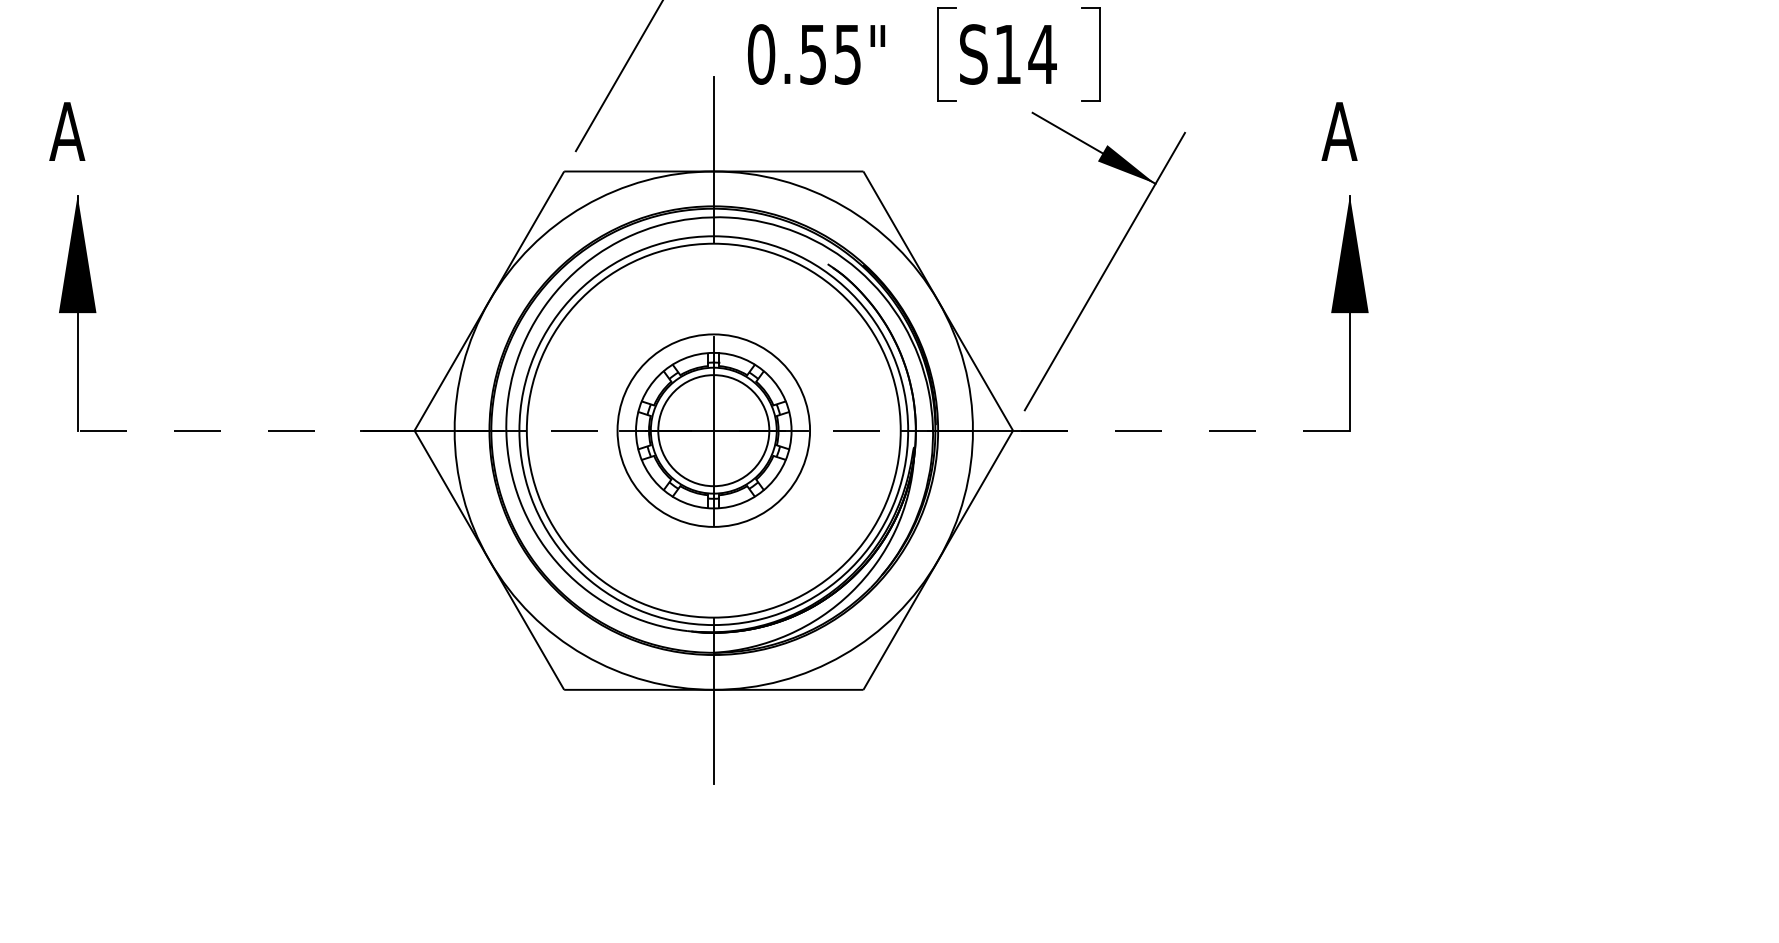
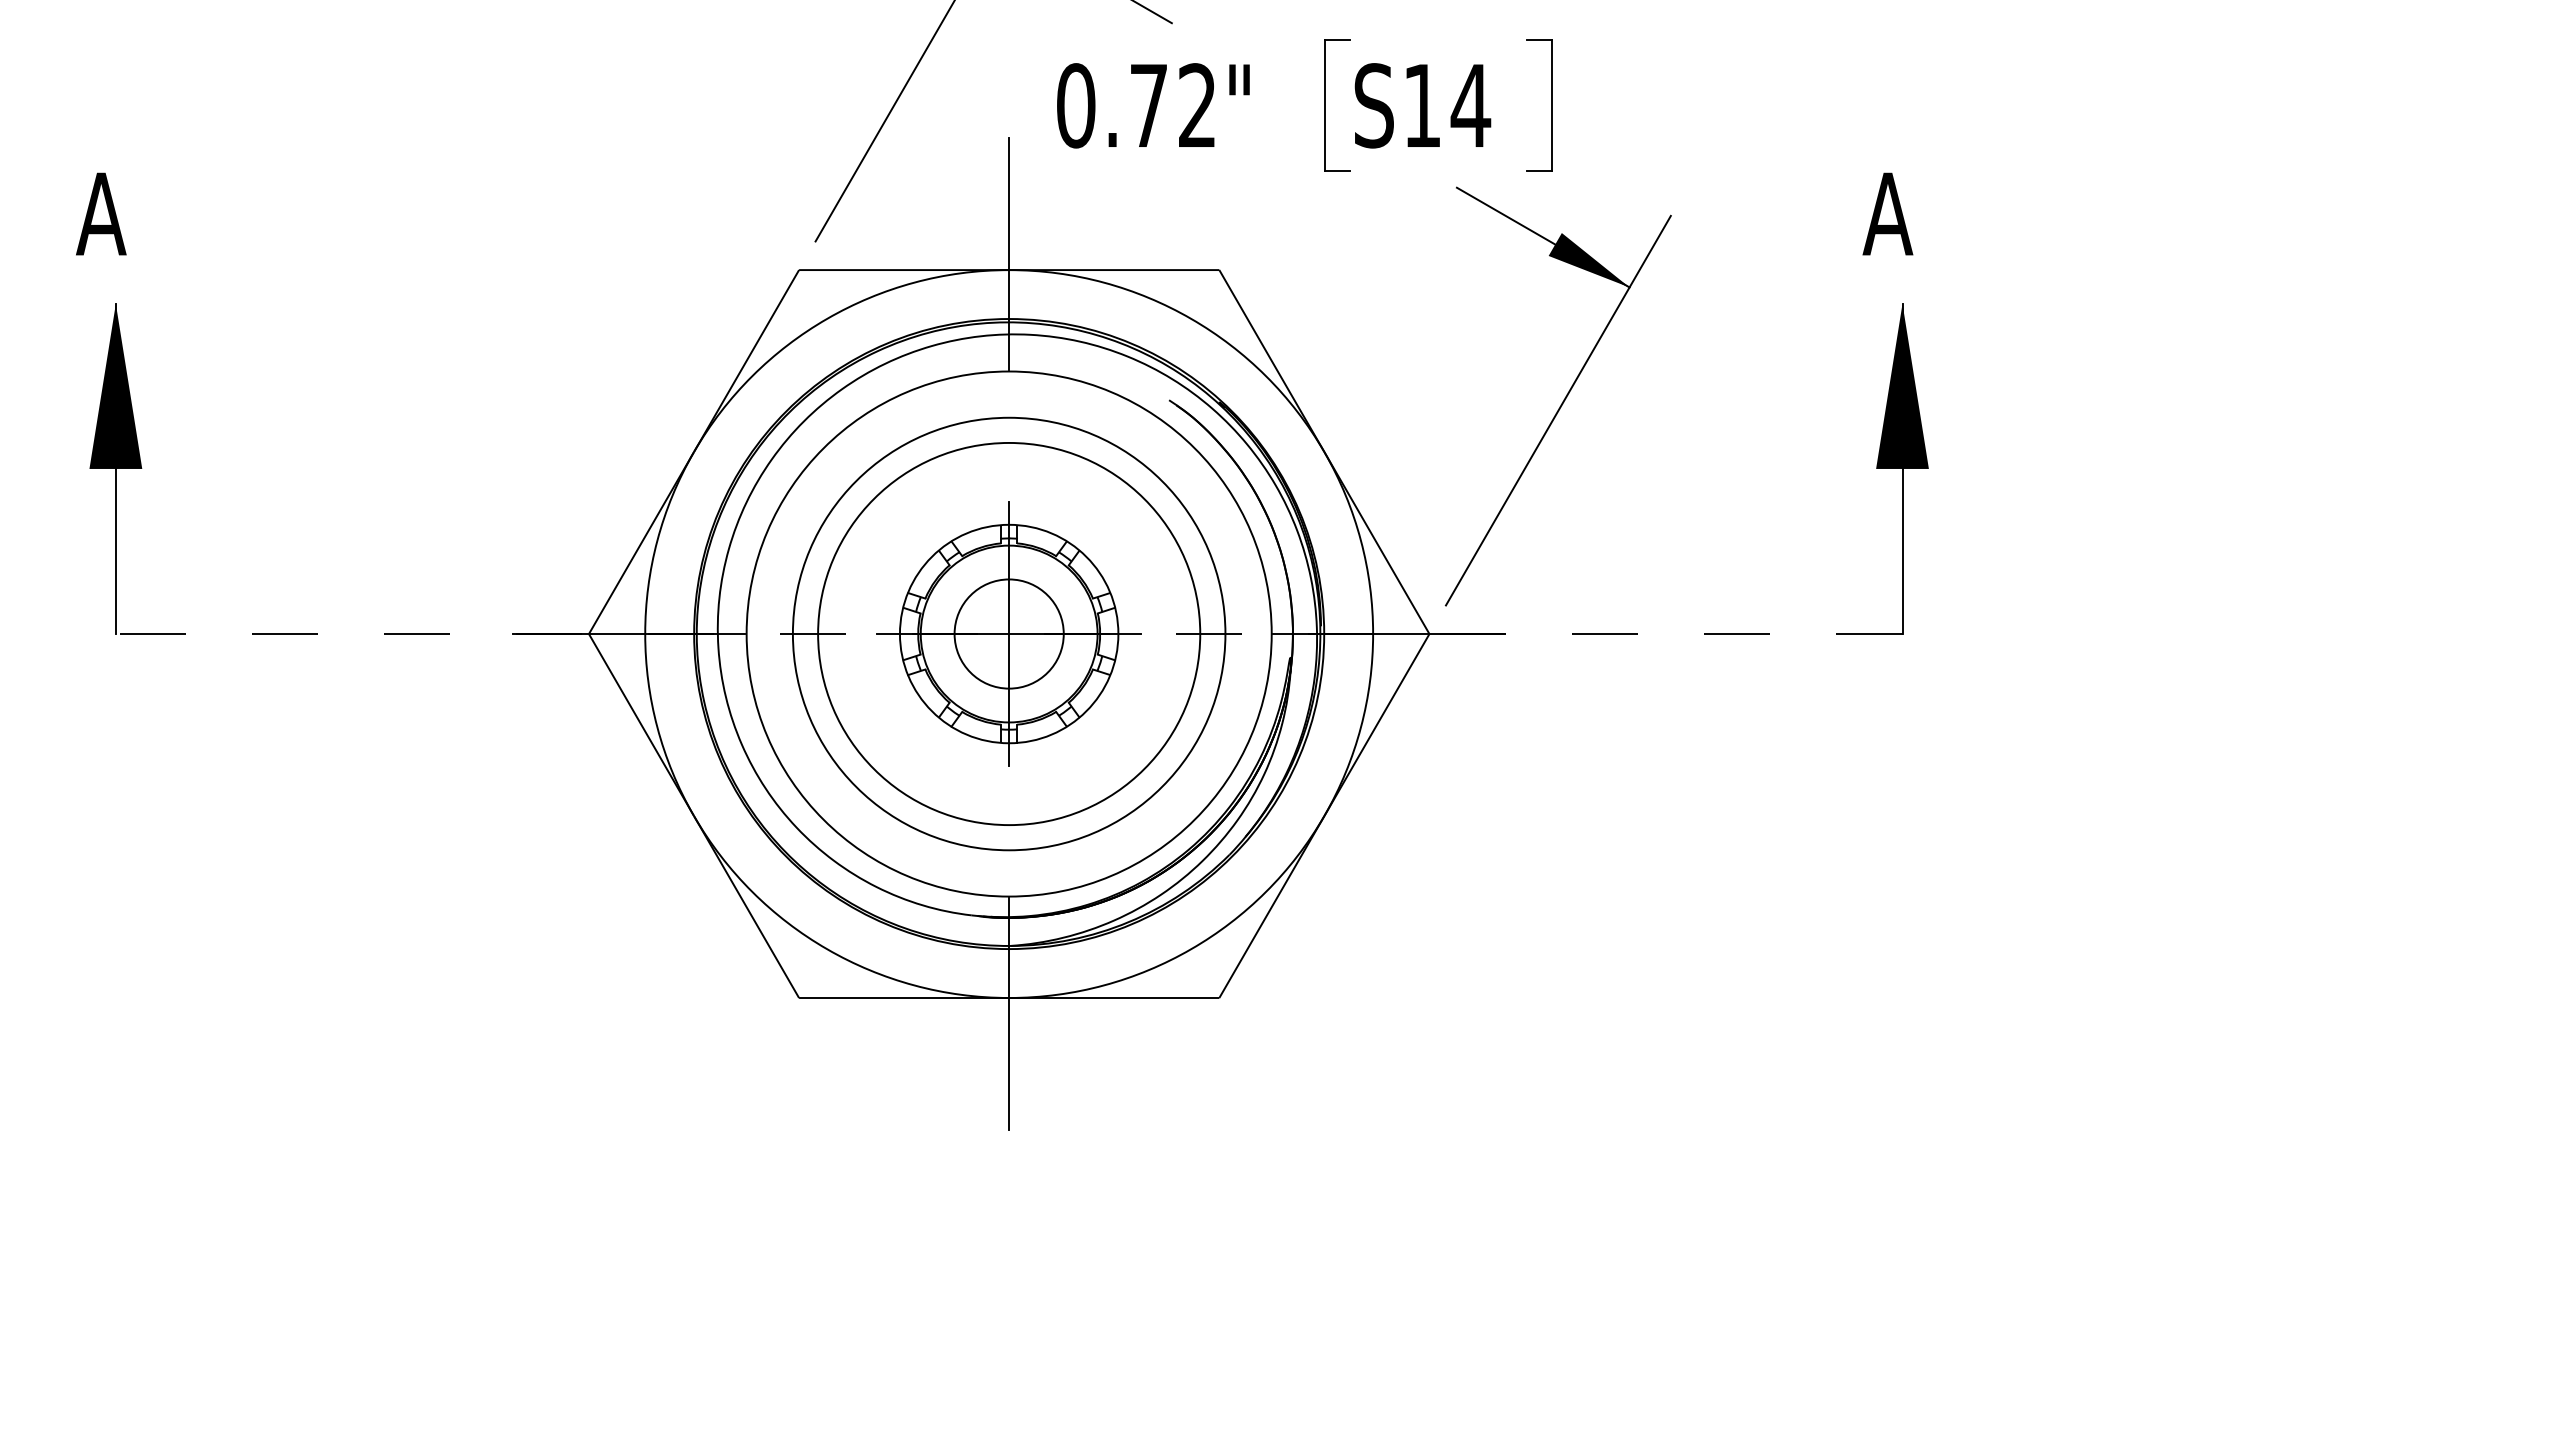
text: (830, 54) -> (1172, 105), 0.55" -> 0.72"
circle: (714, 430) -> (1009, 633), size x1.6
circle: (714, 431) -> (1009, 634), size x0.7
circle: (714, 431) -> (1009, 634), size x0.7

